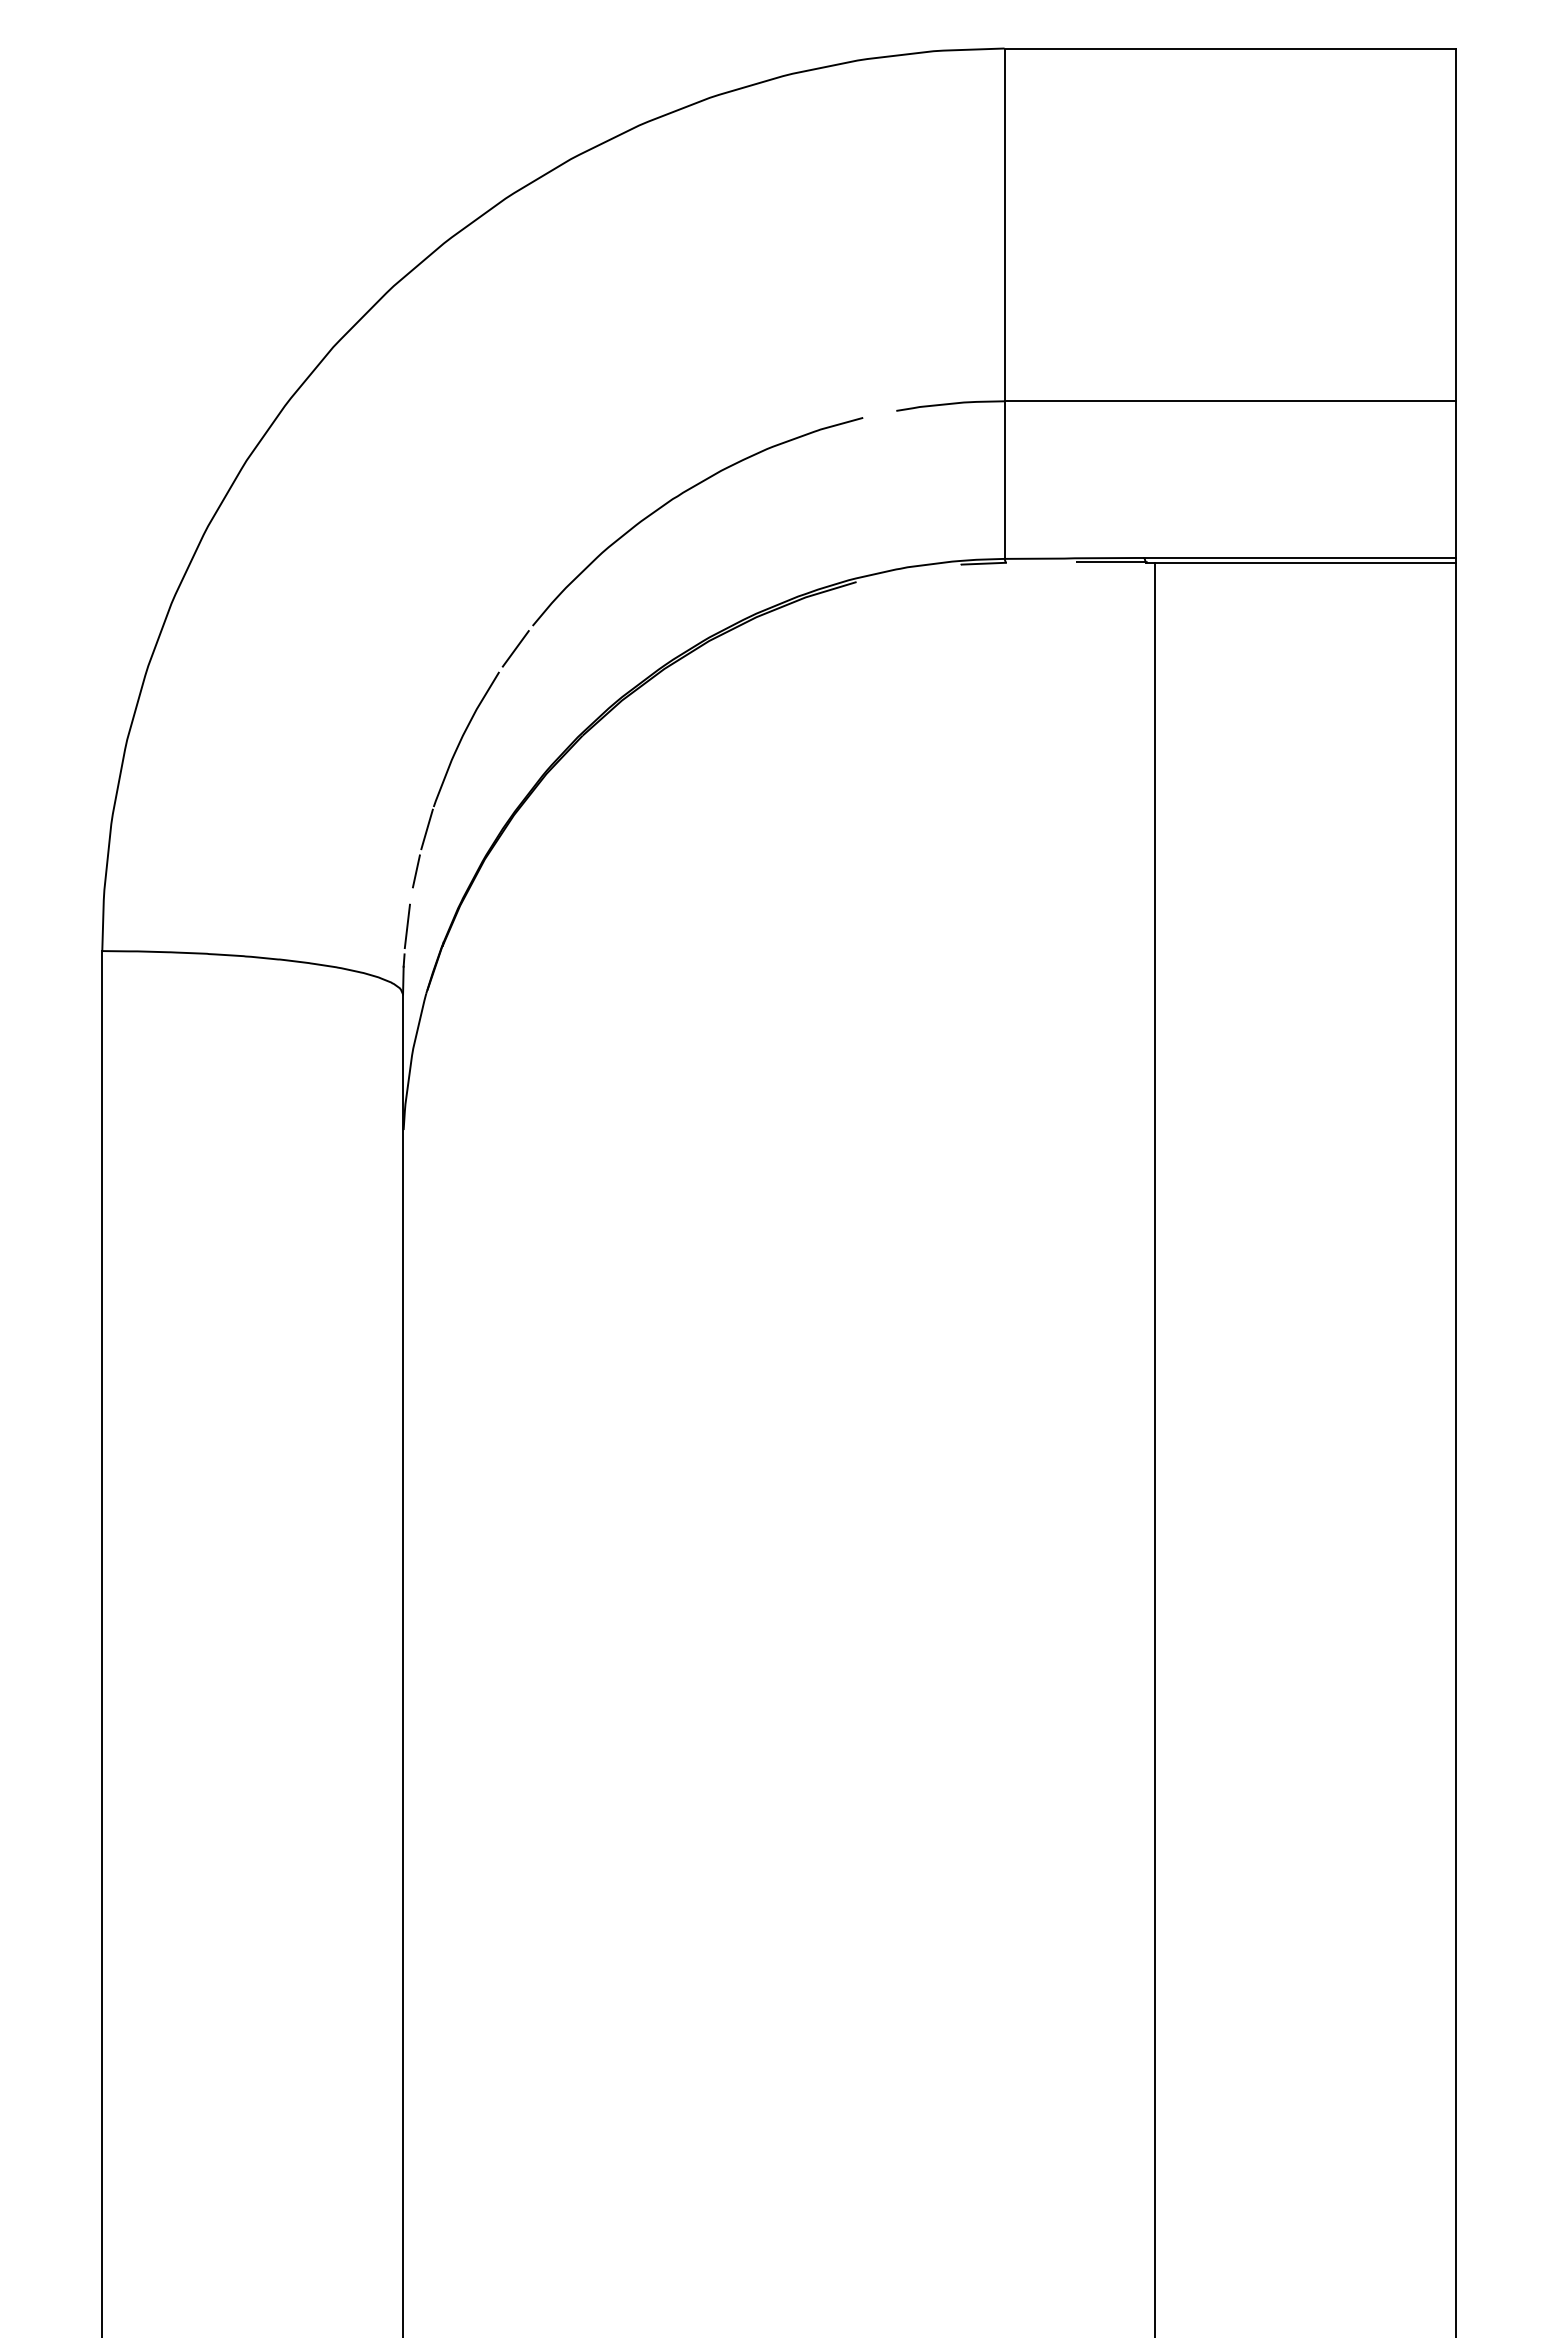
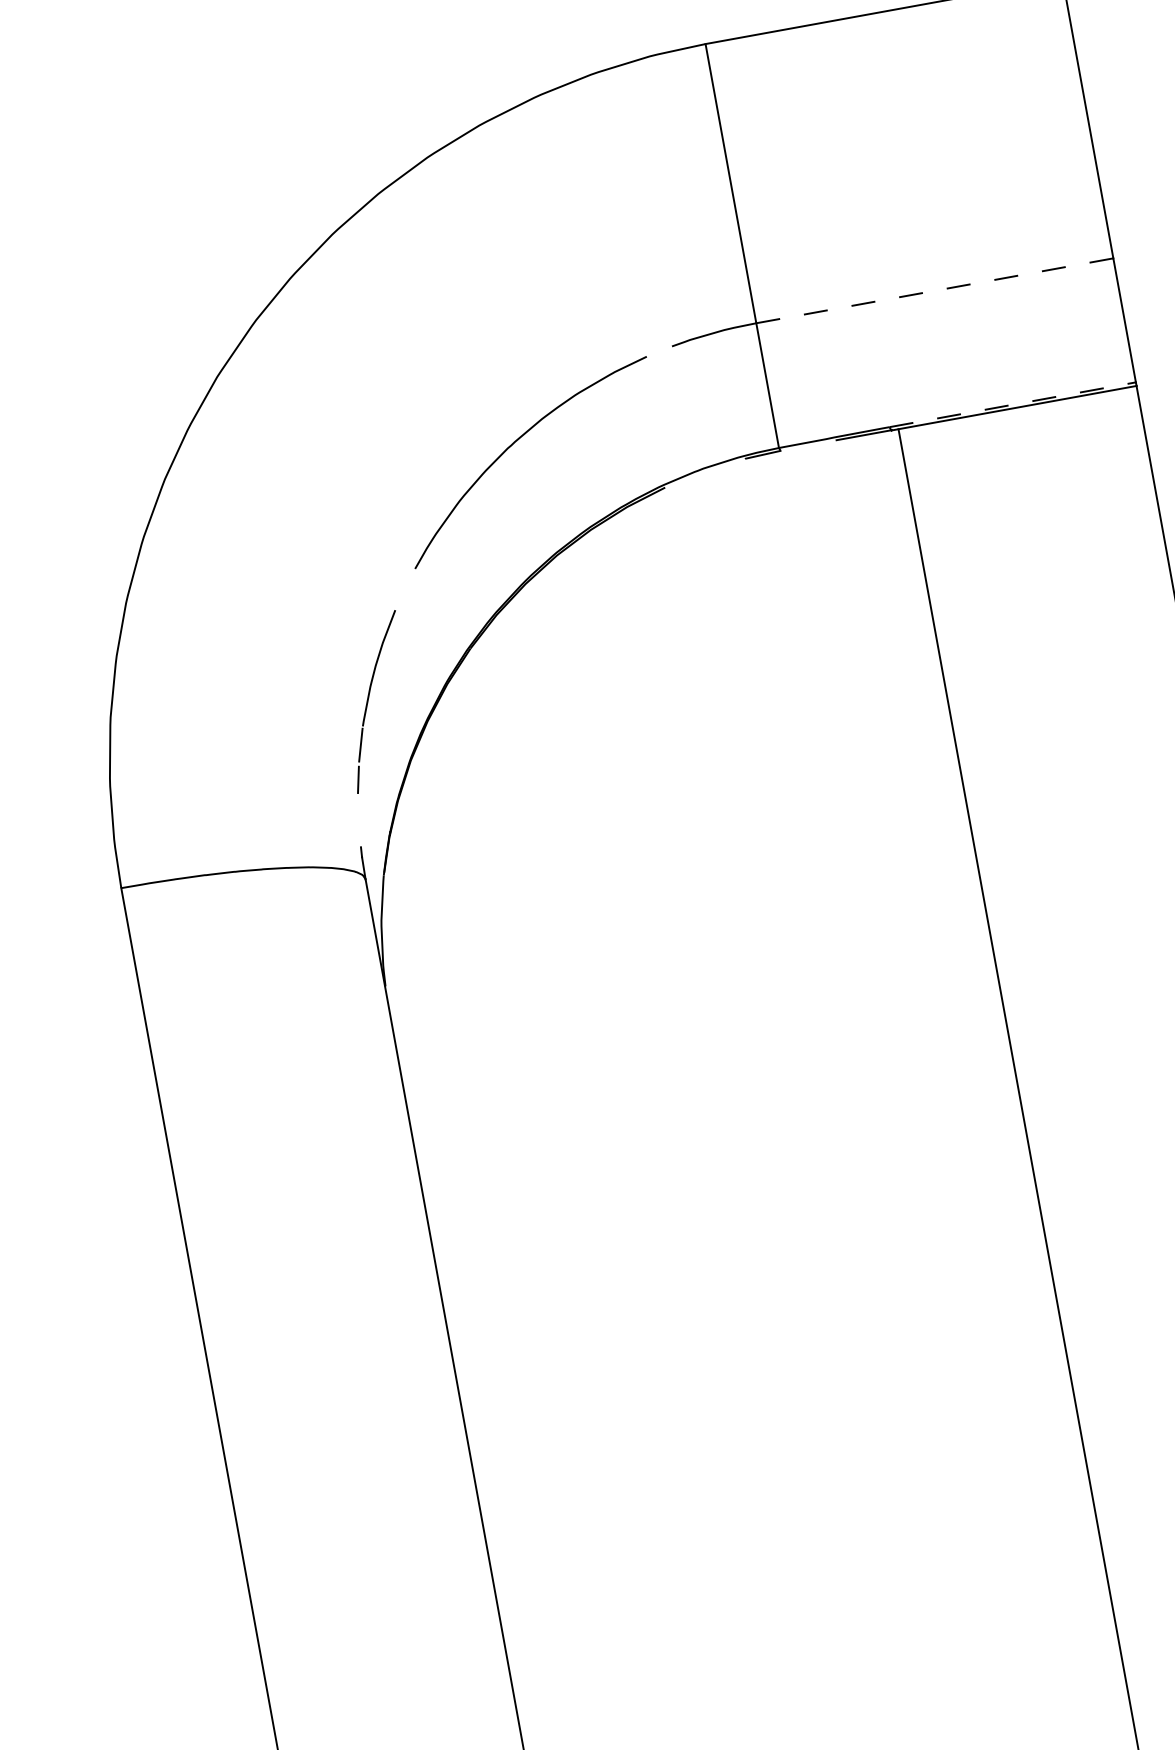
line: (1230, 401) -> (935, 290), solid -> dashed
line: (1300, 558) -> (1013, 405), solid -> dashed
line: (515, 648) -> (404, 589), removed
line: (406, 926) -> (358, 824), removed

